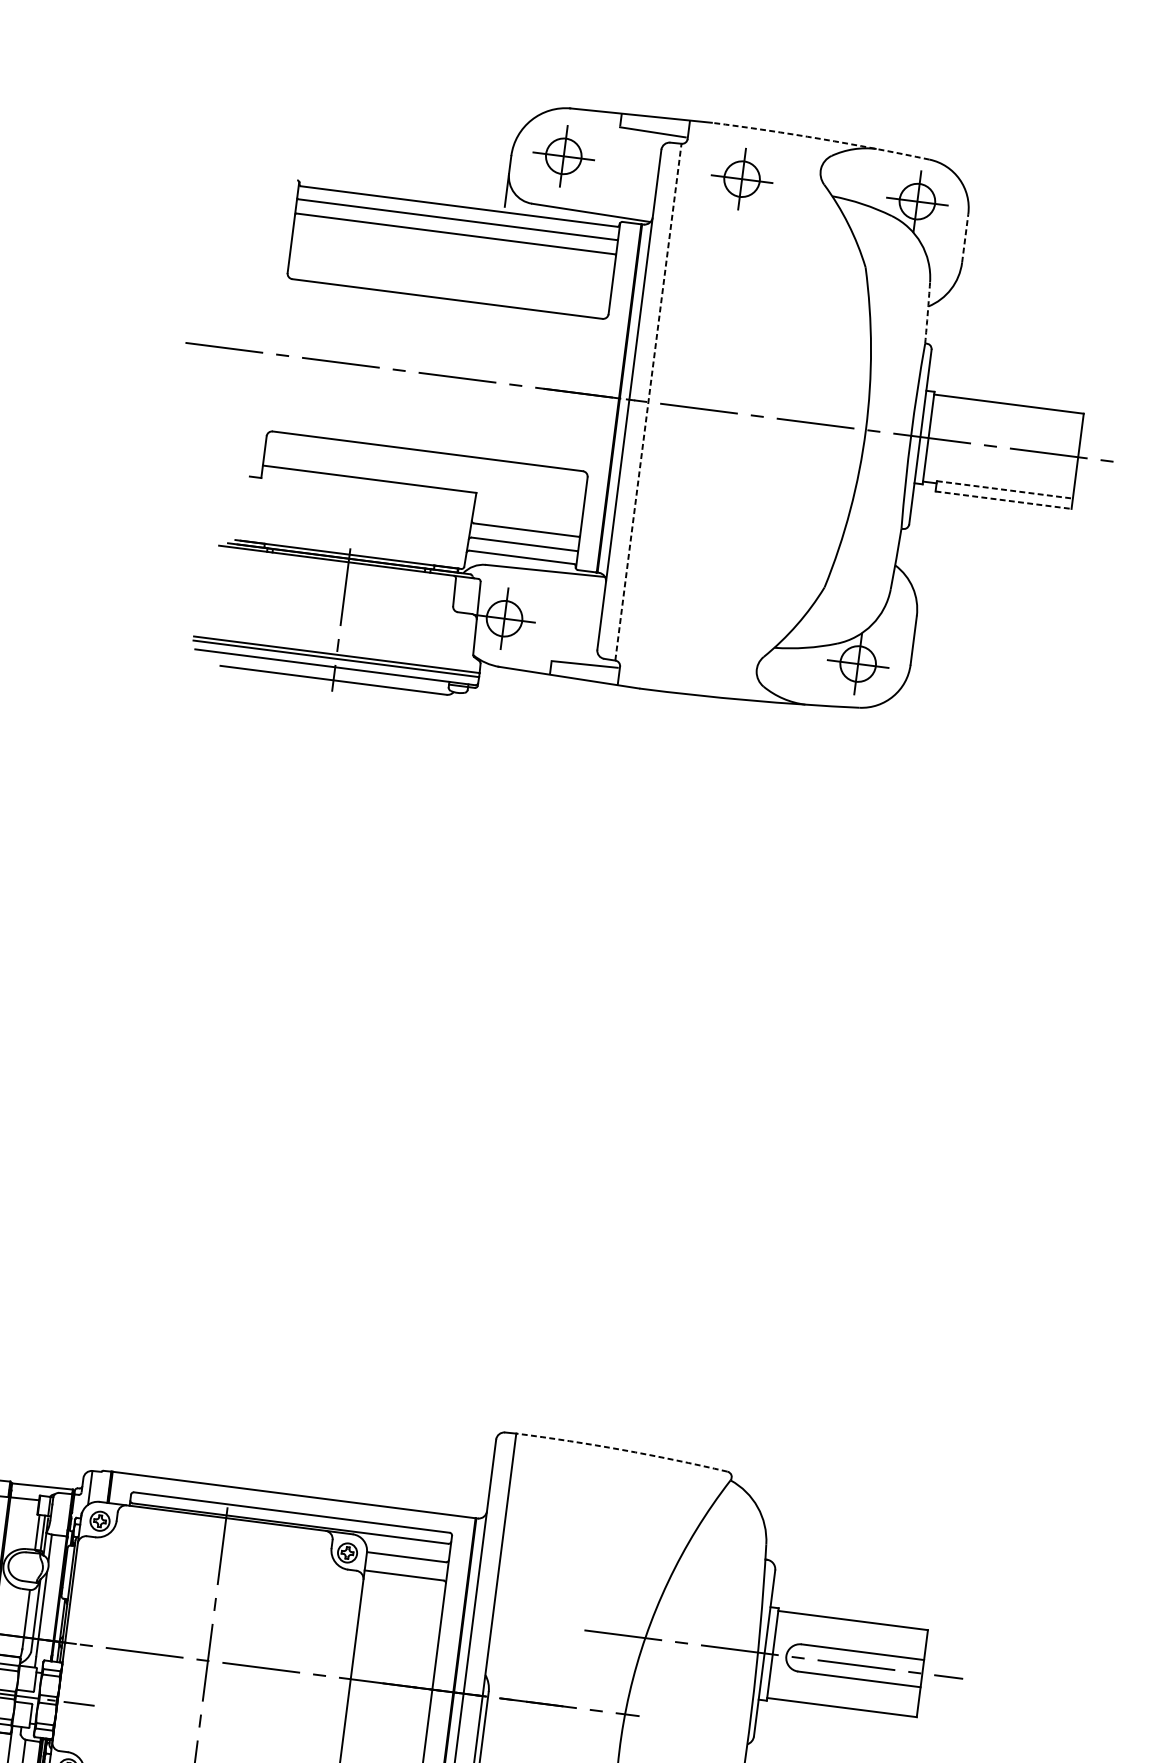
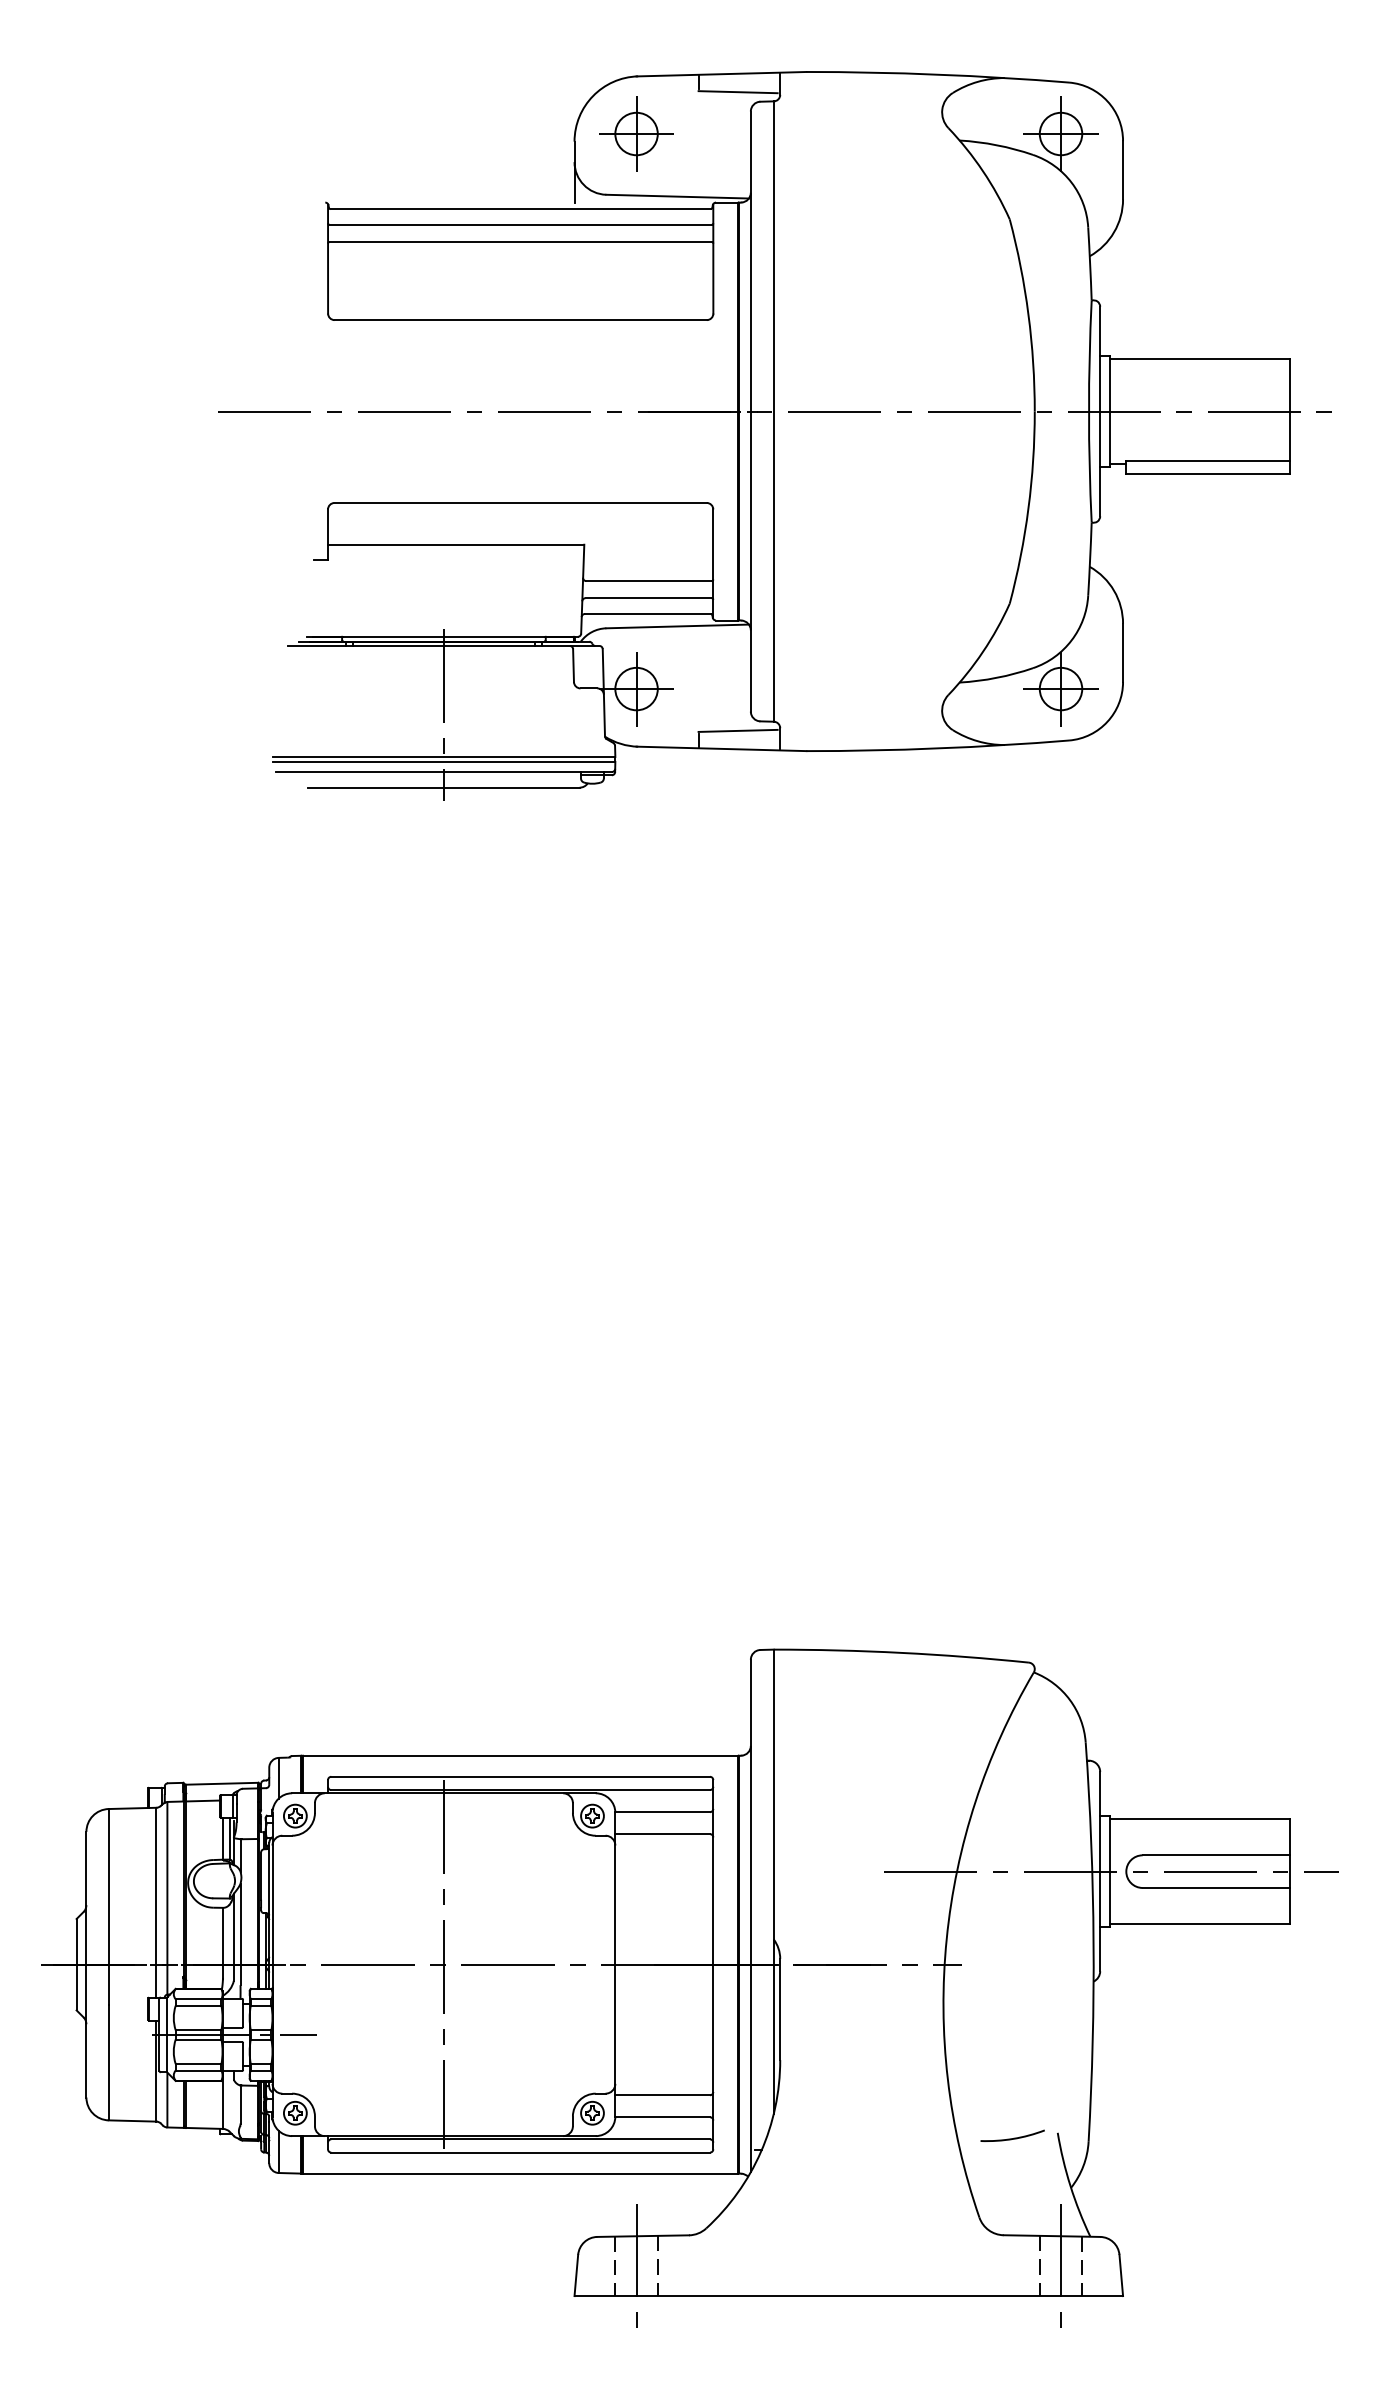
arc: (820, 138) -> (937, 74), dashed -> solid
part: (742, 178) -> (850, 133), removed
line: (965, 237) -> (1123, 169), dashed -> solid
arc: (928, 312) -> (1090, 263), dashed -> solid
line: (648, 402) -> (773, 411), dashed -> solid
line: (1004, 490) -> (1207, 461), dashed -> solid
line: (1003, 500) -> (1207, 473), dashed -> solid
arc: (622, 1449) -> (901, 1652), dashed -> solid

